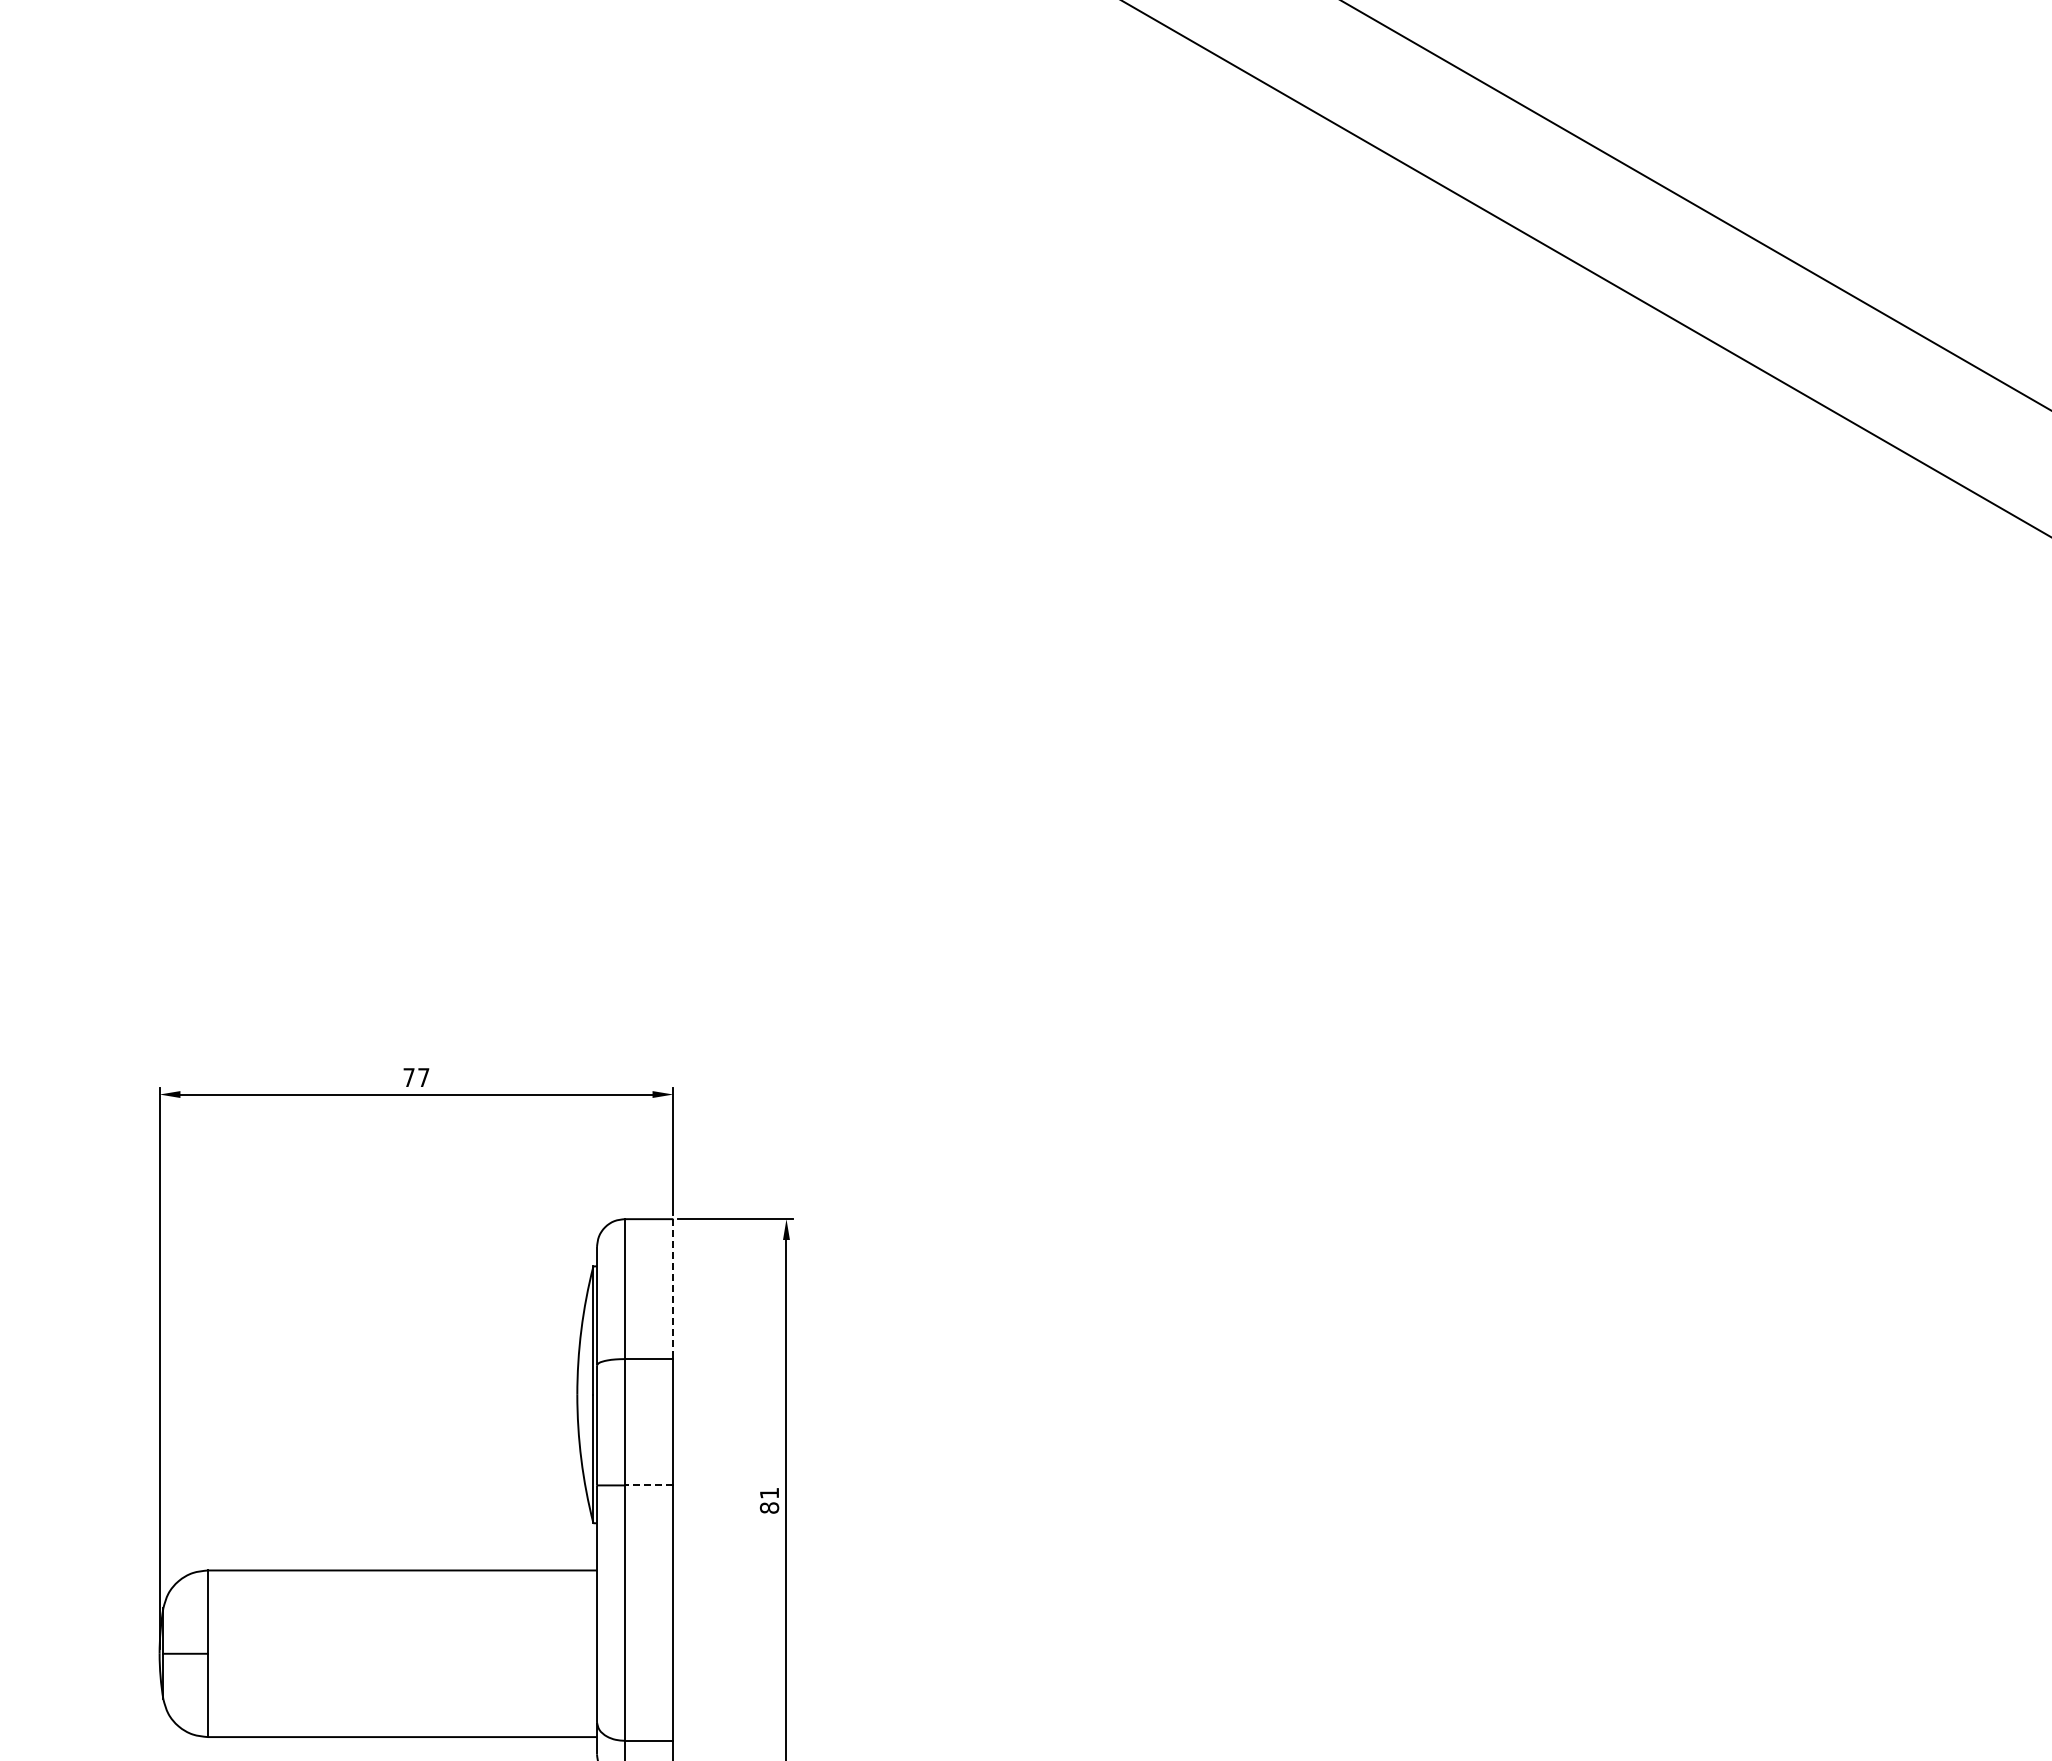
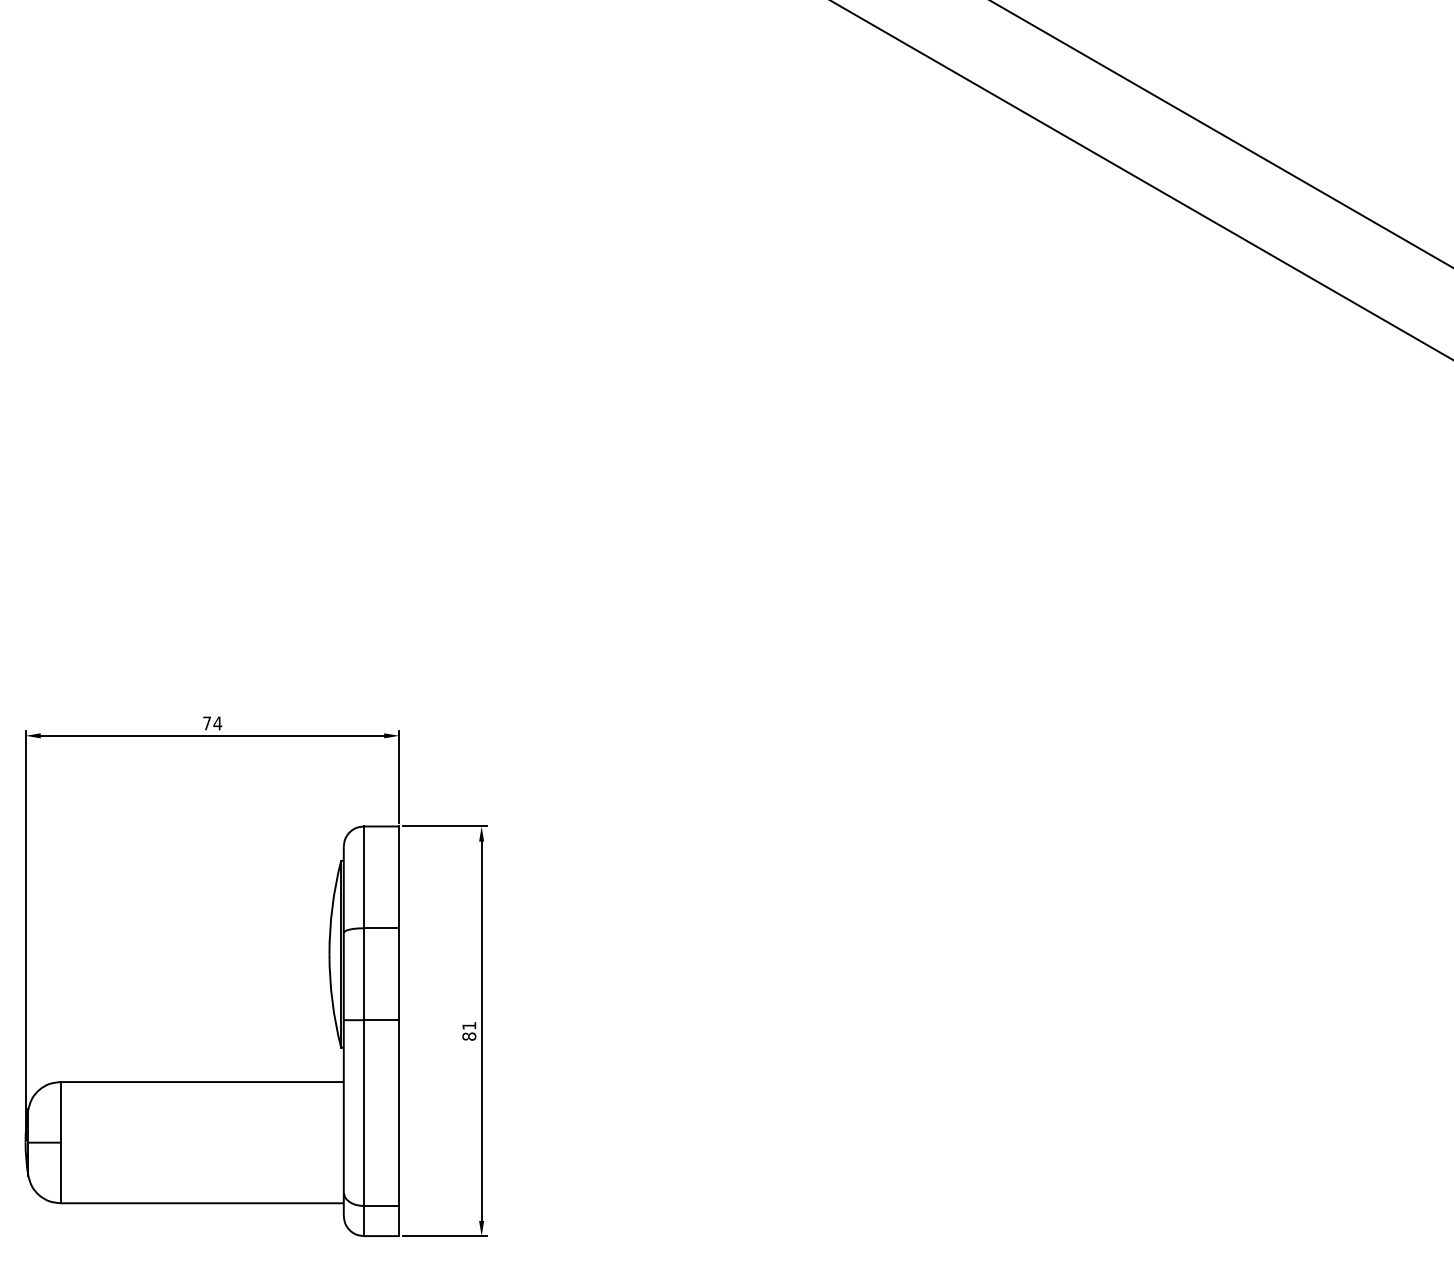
text: (423, 1077) -> (217, 723), 77 -> 74
line: (673, 1289) -> (399, 877), dashed -> solid
line: (648, 1485) -> (381, 1020), dashed -> solid

